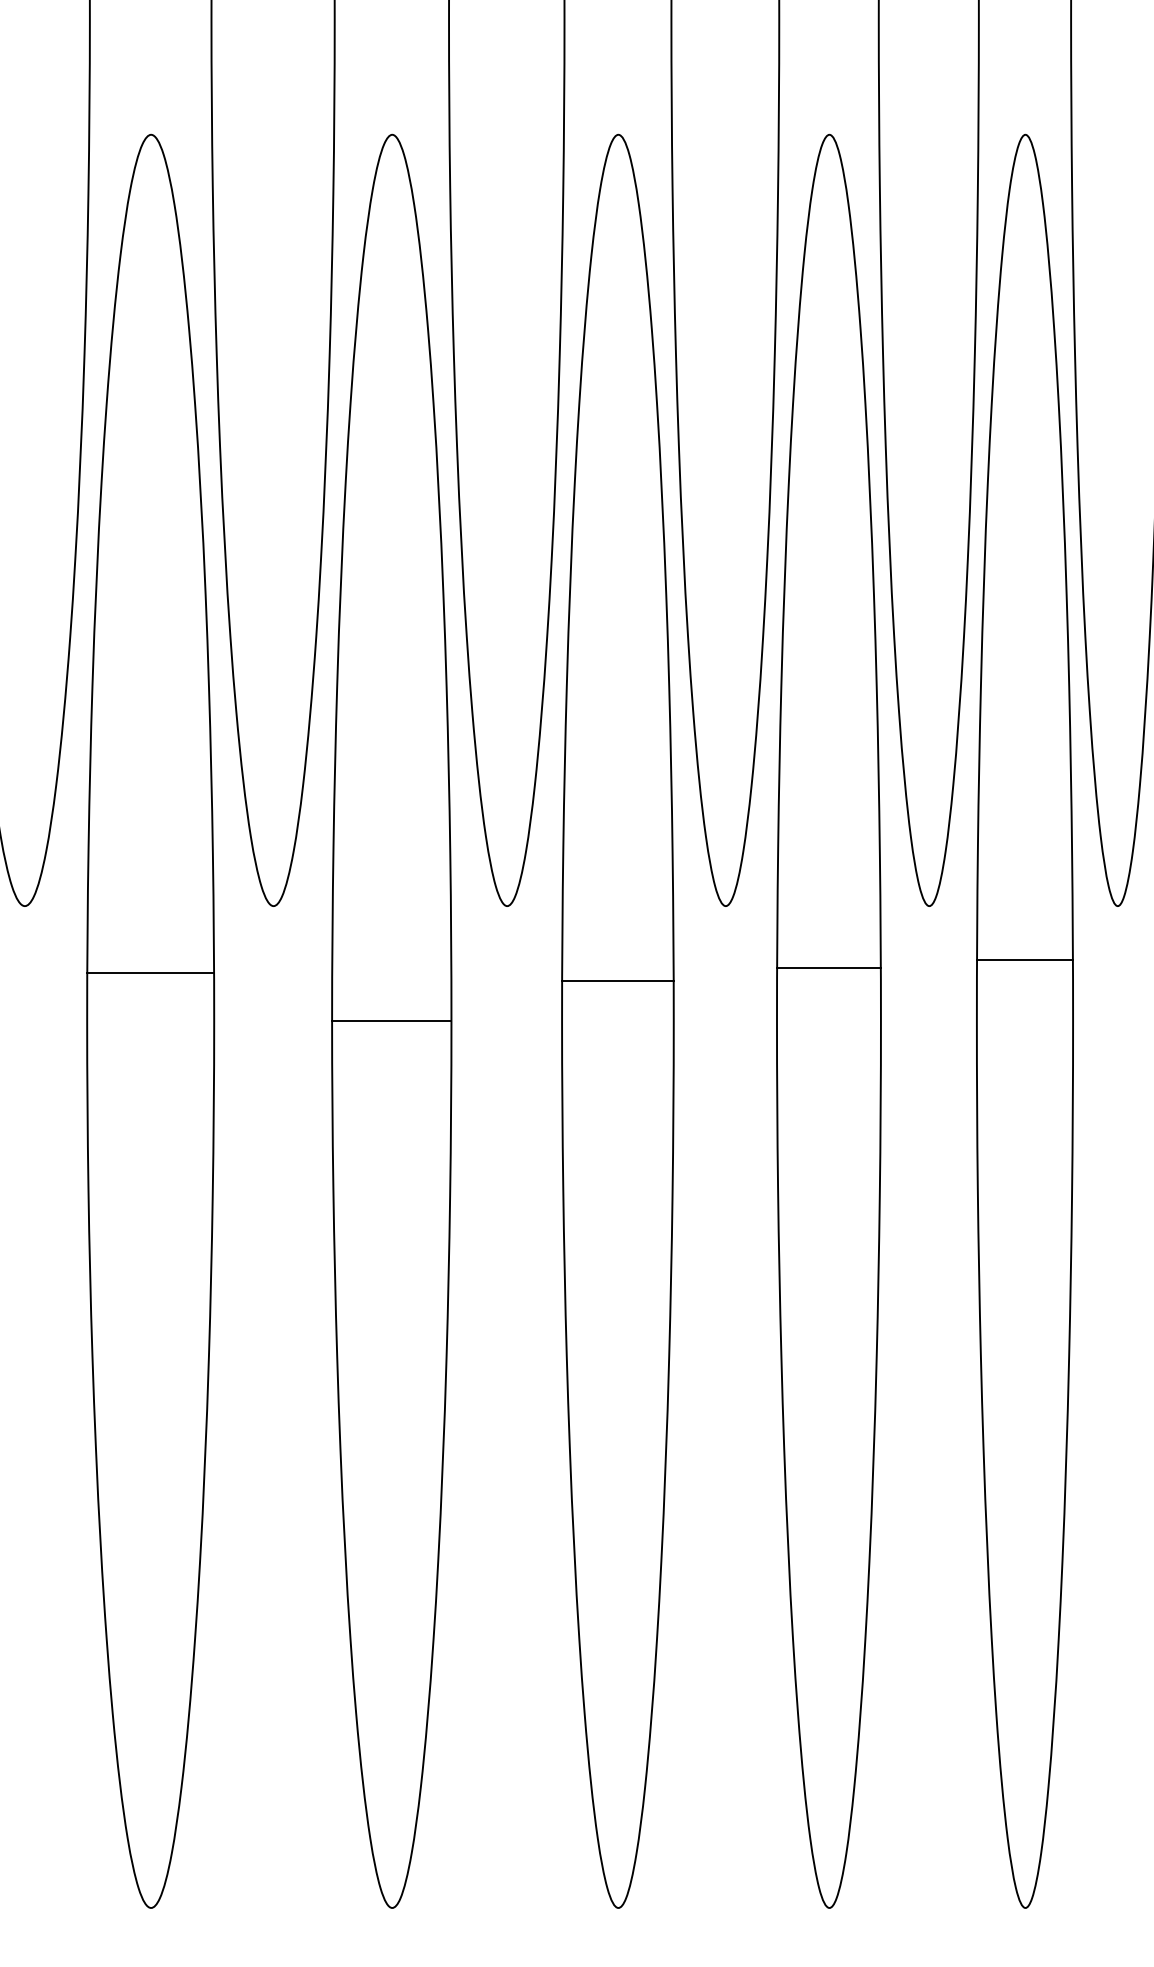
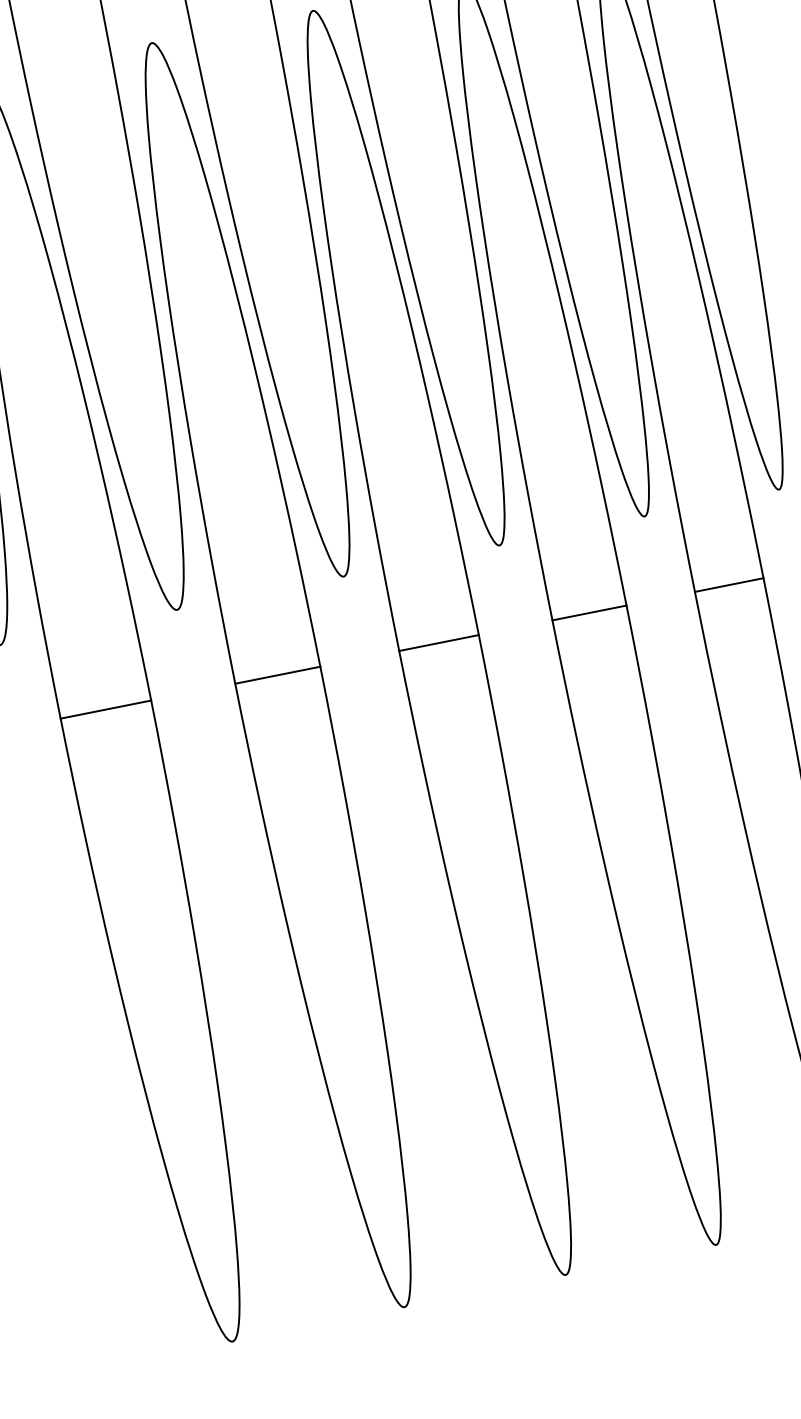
line: (1024, 960) -> (728, 585), moved
line: (828, 968) -> (589, 613), moved
line: (150, 973) -> (105, 709), moved
line: (617, 981) -> (438, 643), moved

